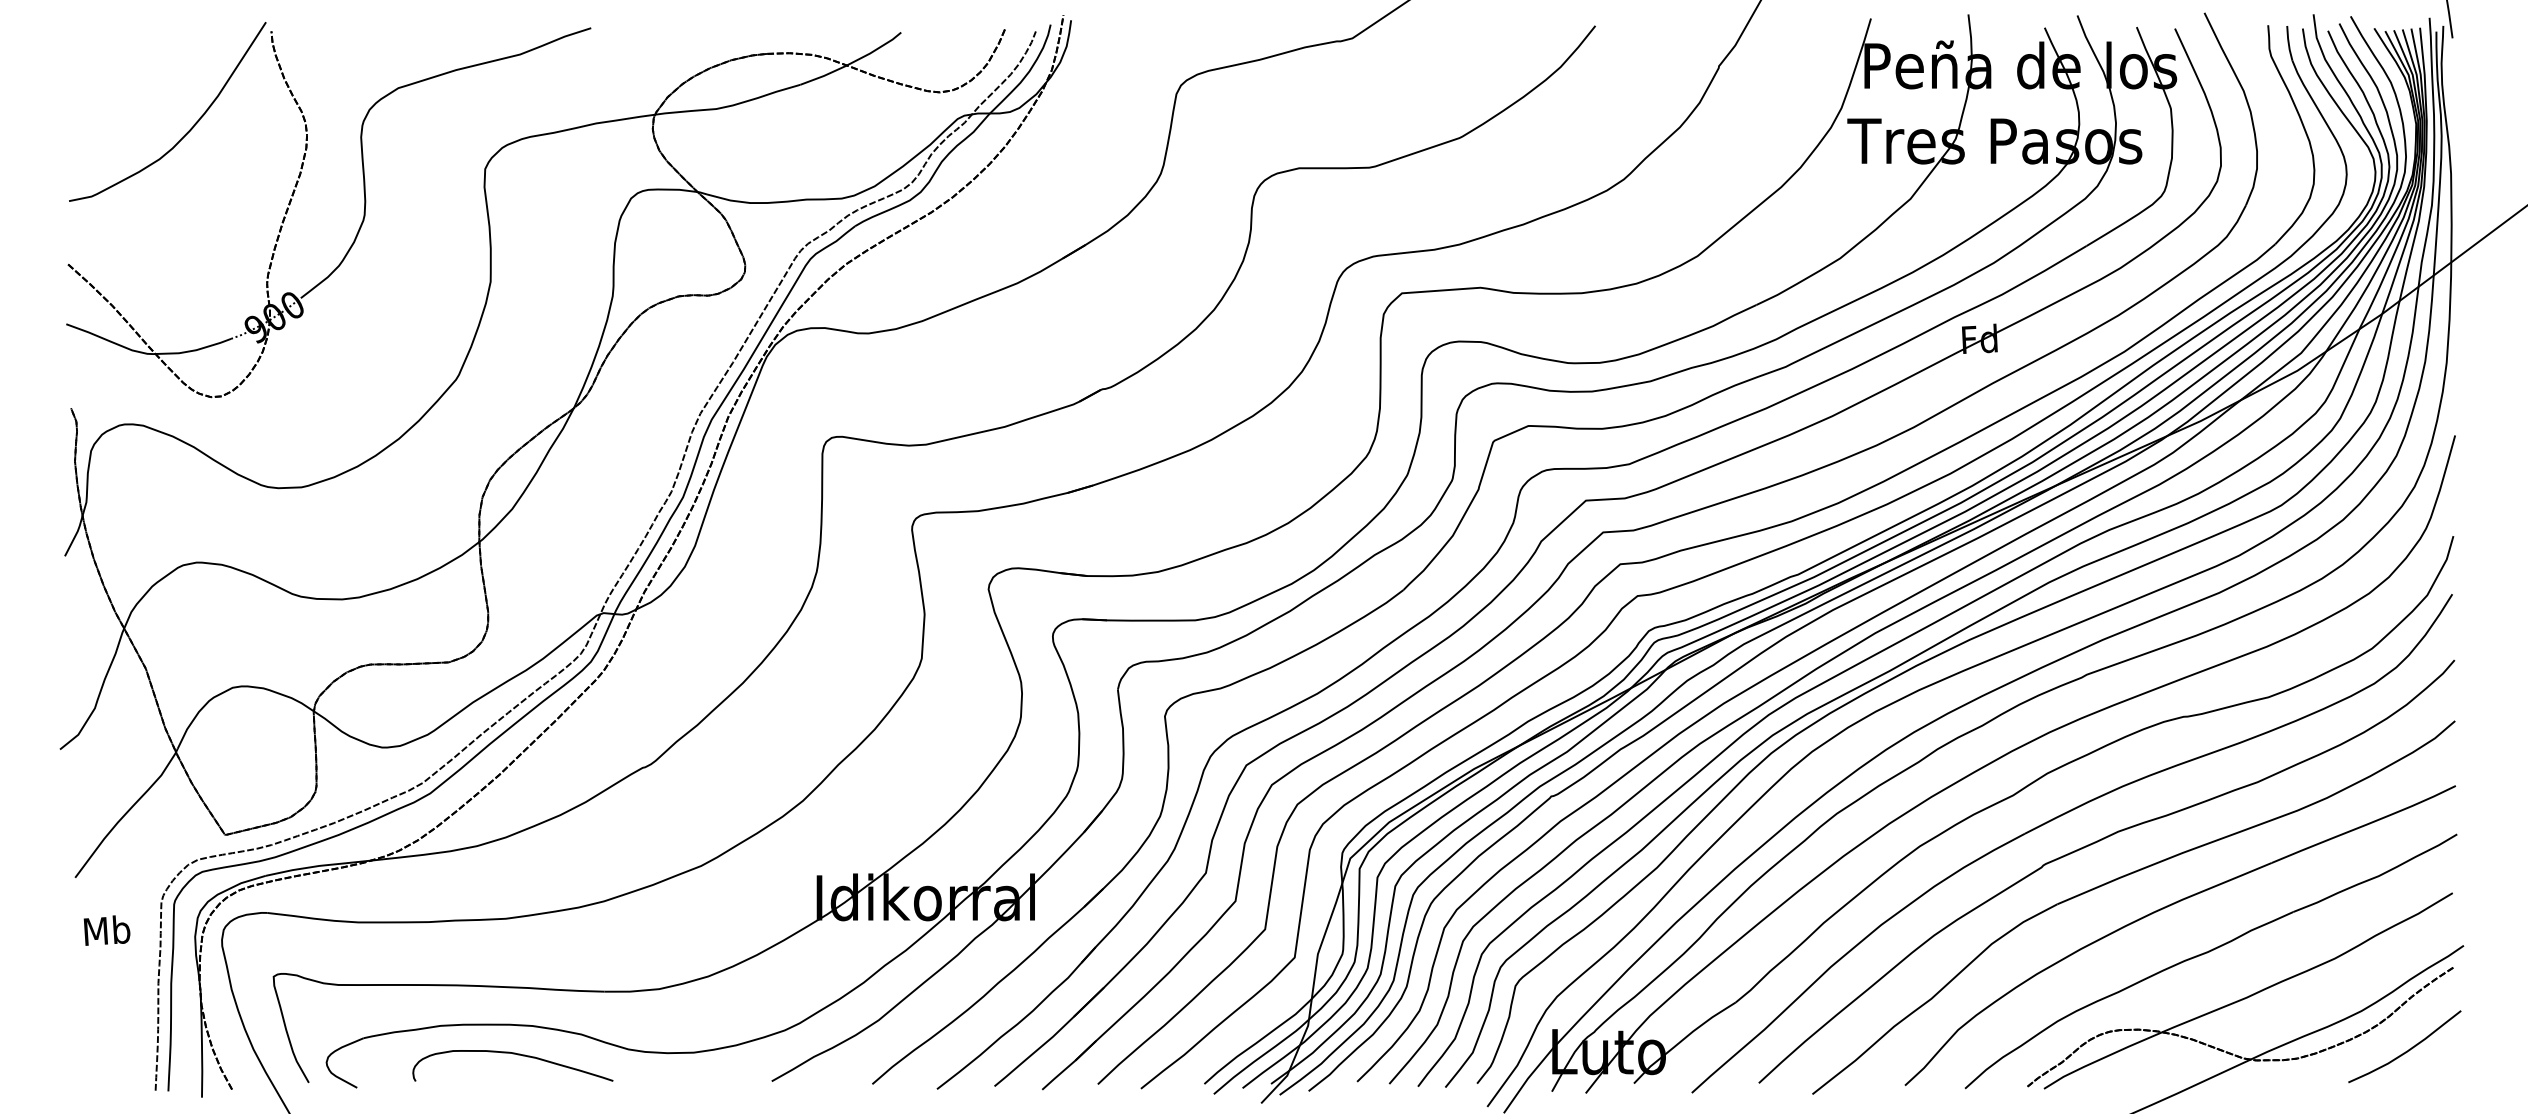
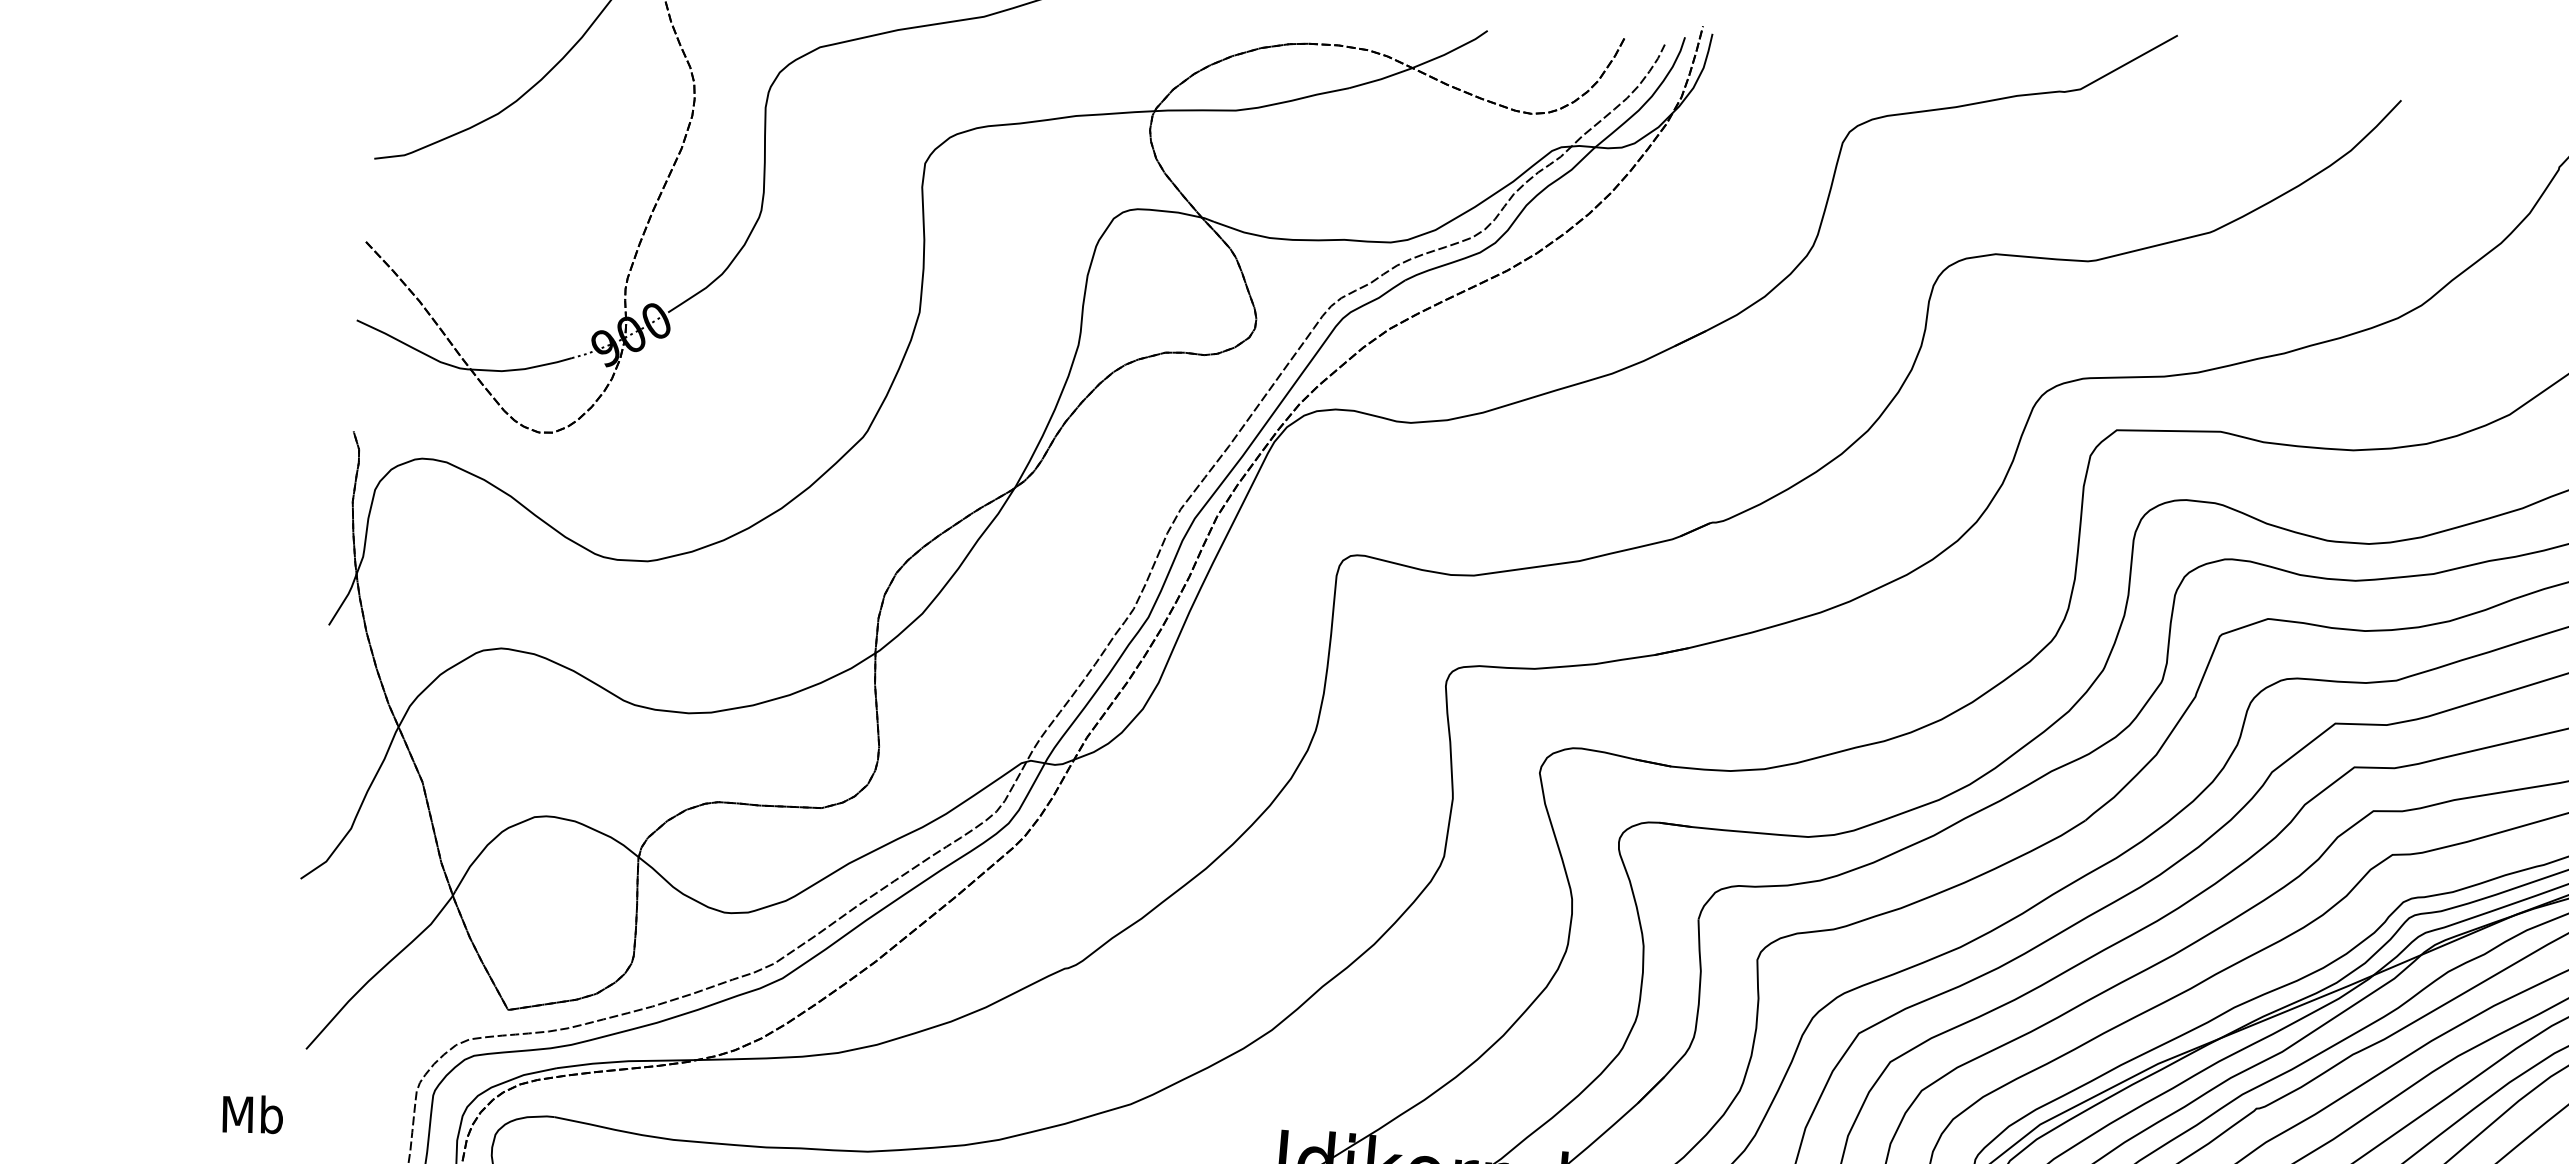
text: (106, 930) -> (251, 1114), moved

